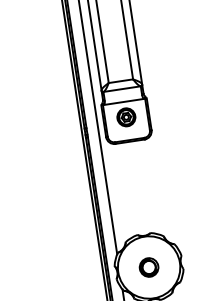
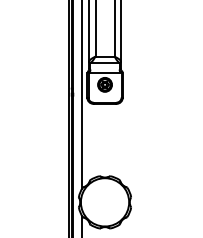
part: (148, 267) -> (104, 202), removed

